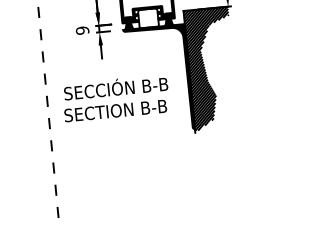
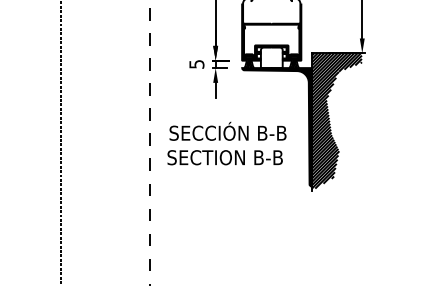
text: (82, 29) -> (196, 63), 9 -> 5

